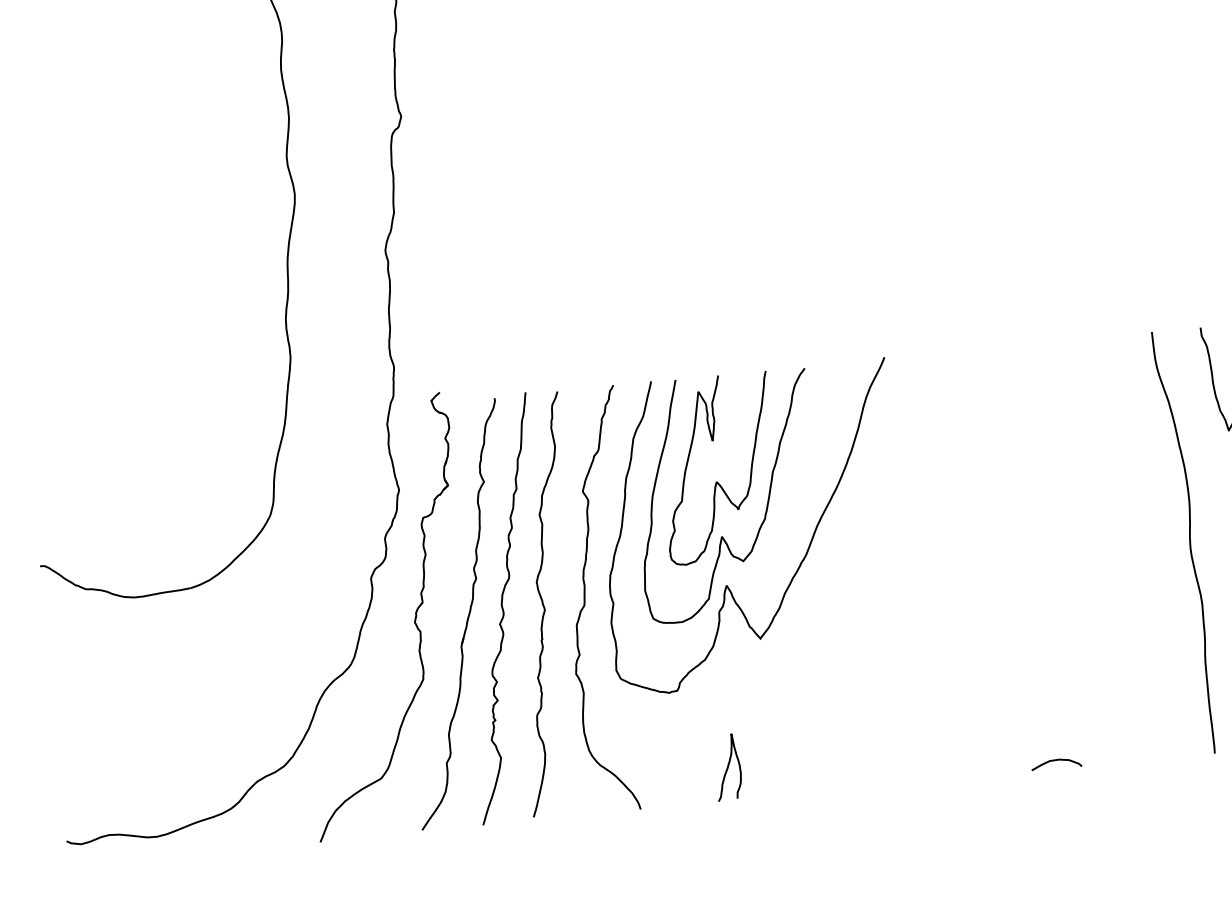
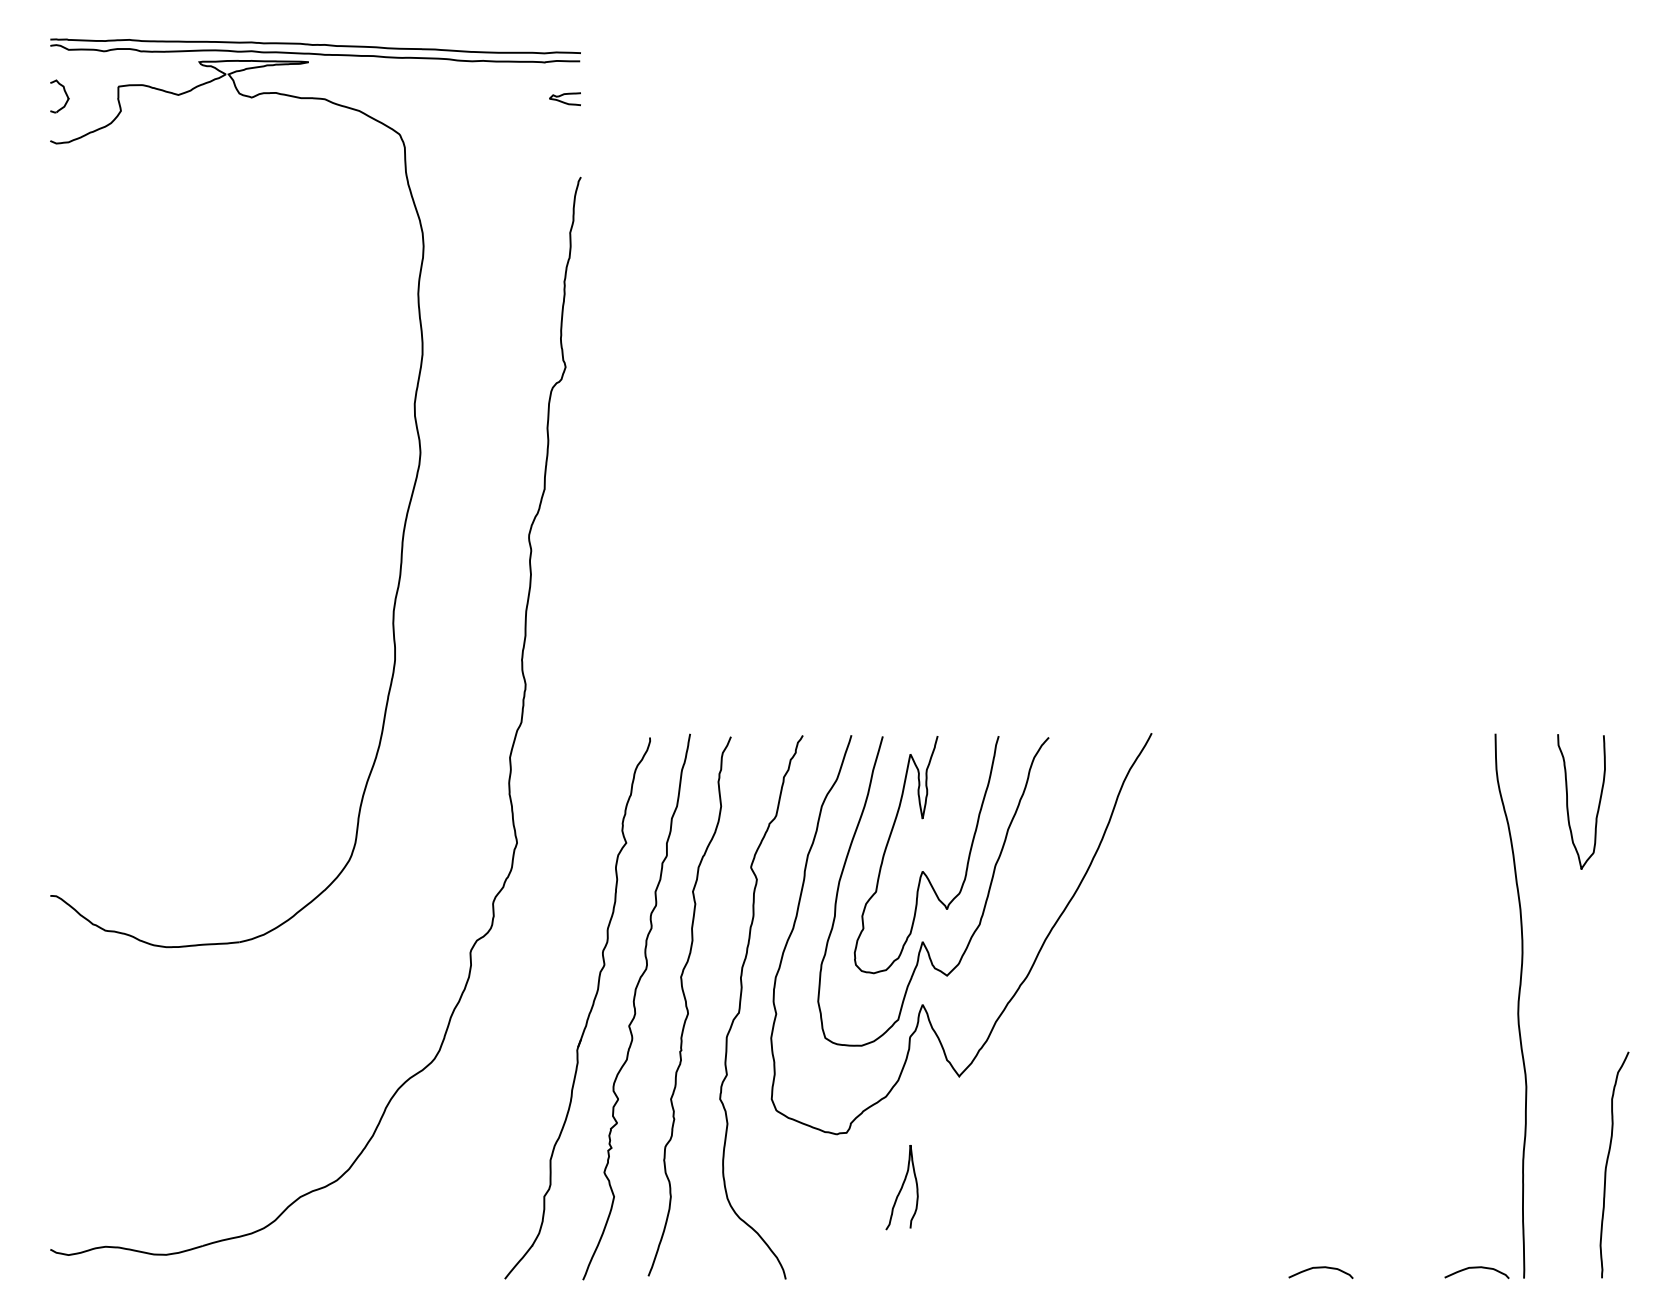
part: (414, 620) -> (520, 1010), removed
curve: (1177, 749) -> (1476, 1268), added
curve: (727, 767) -> (901, 1187), moved

